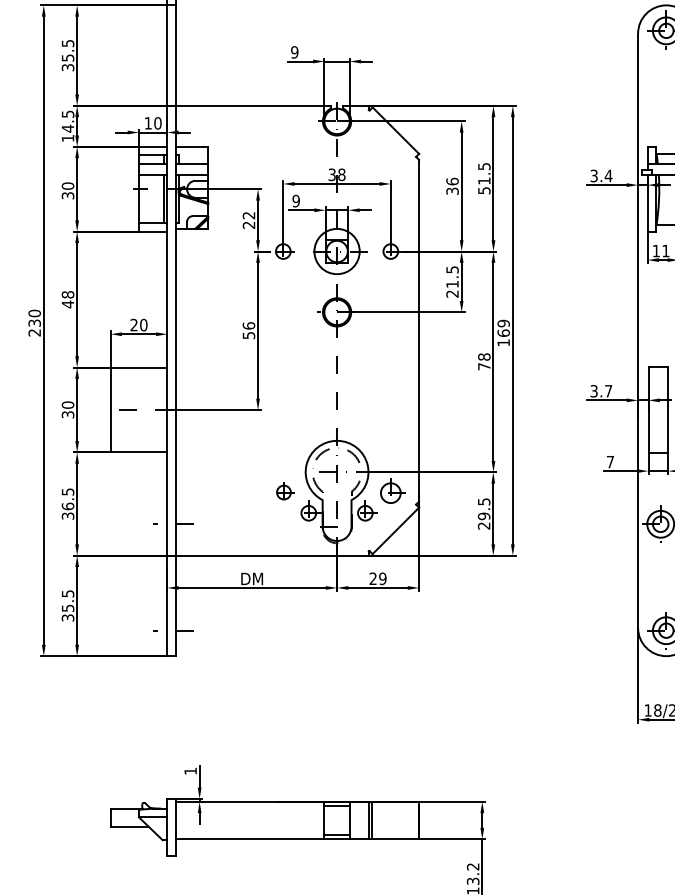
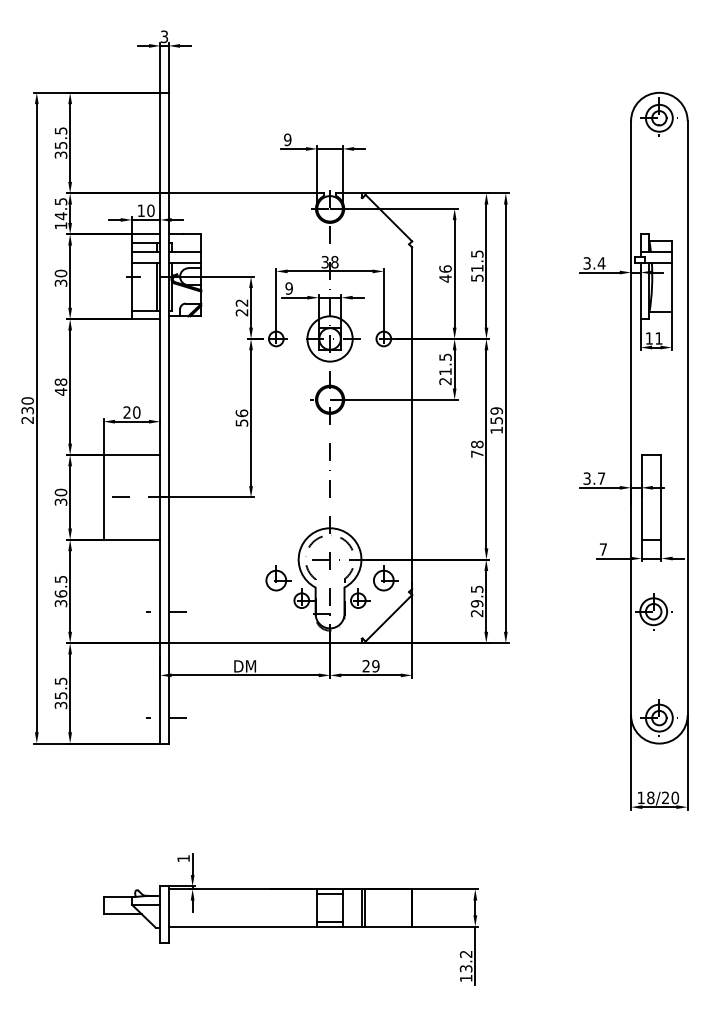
text: (452, 191) -> (445, 278), 36 -> 46
text: (503, 333) -> (496, 420), 169 -> 159
part: (285, 491) -> (278, 578), size x1.43

